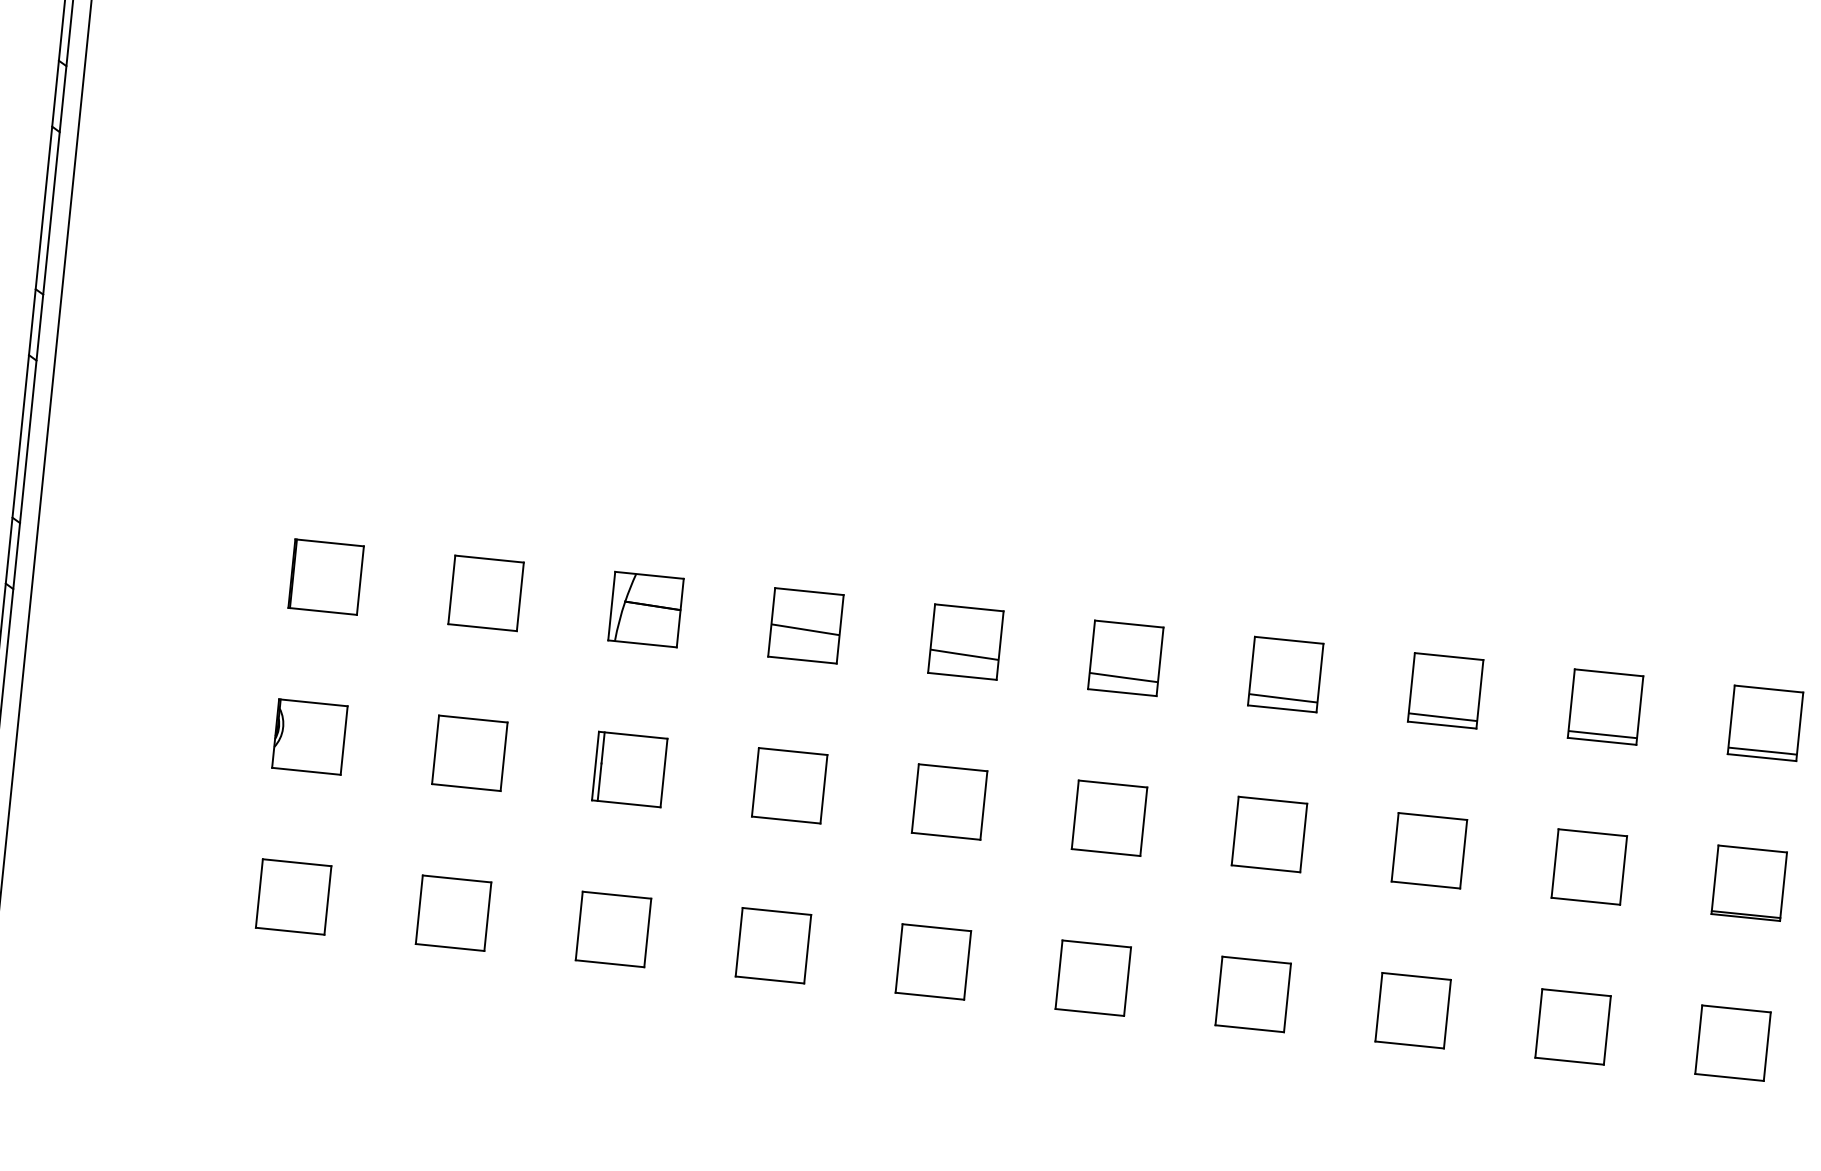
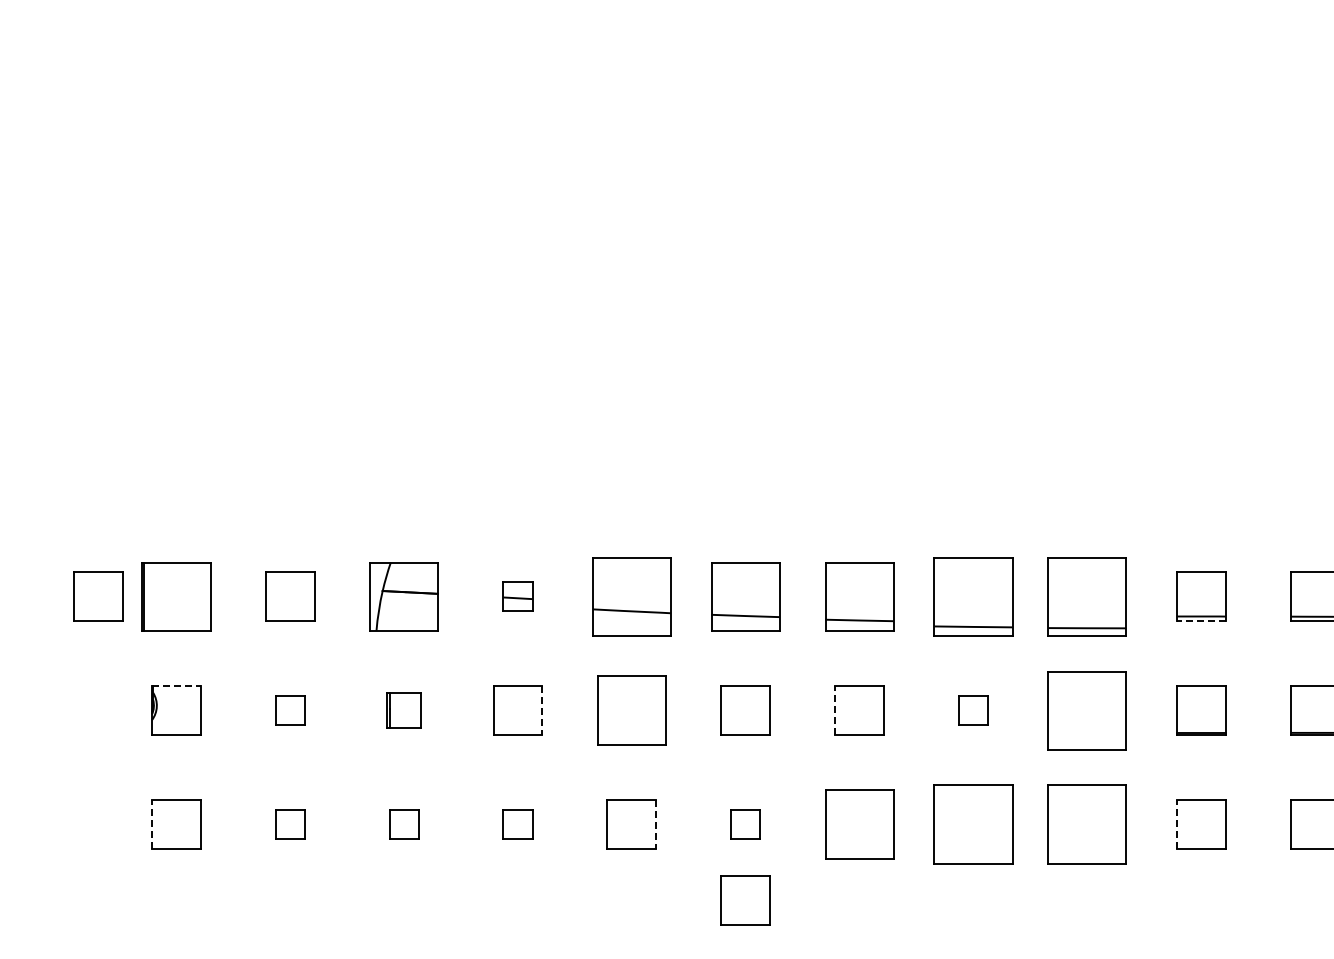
part: (216, 565) -> (98, 596), added
part: (326, 576) -> (176, 596), size x1.4
part: (646, 609) -> (404, 596), size x1.4
part: (805, 625) -> (517, 596), size x0.6
part: (965, 641) -> (631, 596), size x1.6
part: (1125, 657) -> (745, 596), size x1.4
part: (1285, 674) -> (859, 596), size x1.4
part: (1445, 690) -> (973, 596), size x1.6
line: (313, 703) -> (176, 686), solid -> dashed
part: (1605, 706) -> (1087, 596), size x1.6
part: (470, 753) -> (290, 710), size x0.6
line: (1760, 758) -> (1200, 621), solid -> dashed
part: (630, 769) -> (404, 710), size x0.7
line: (823, 790) -> (542, 711), solid -> dashed
part: (949, 801) -> (631, 710), size x1.4
line: (1235, 830) -> (835, 710), solid -> dashed
part: (1429, 850) -> (973, 710), size x0.6
part: (1589, 866) -> (1087, 710), size x1.6
line: (258, 892) -> (151, 823), solid -> dashed
part: (453, 913) -> (290, 824), size x0.6
part: (614, 929) -> (404, 824), size x0.6
part: (772, 945) -> (517, 824), size x0.6
line: (967, 965) -> (656, 824), solid -> dashed
part: (1092, 978) -> (745, 824), size x0.6
part: (1253, 994) -> (859, 824), size x1.4
part: (1413, 1010) -> (973, 824), size x1.6
part: (1573, 1027) -> (1087, 824), size x1.6
line: (1698, 1038) -> (1176, 823), solid -> dashed
part: (1082, 1084) -> (745, 900), added

